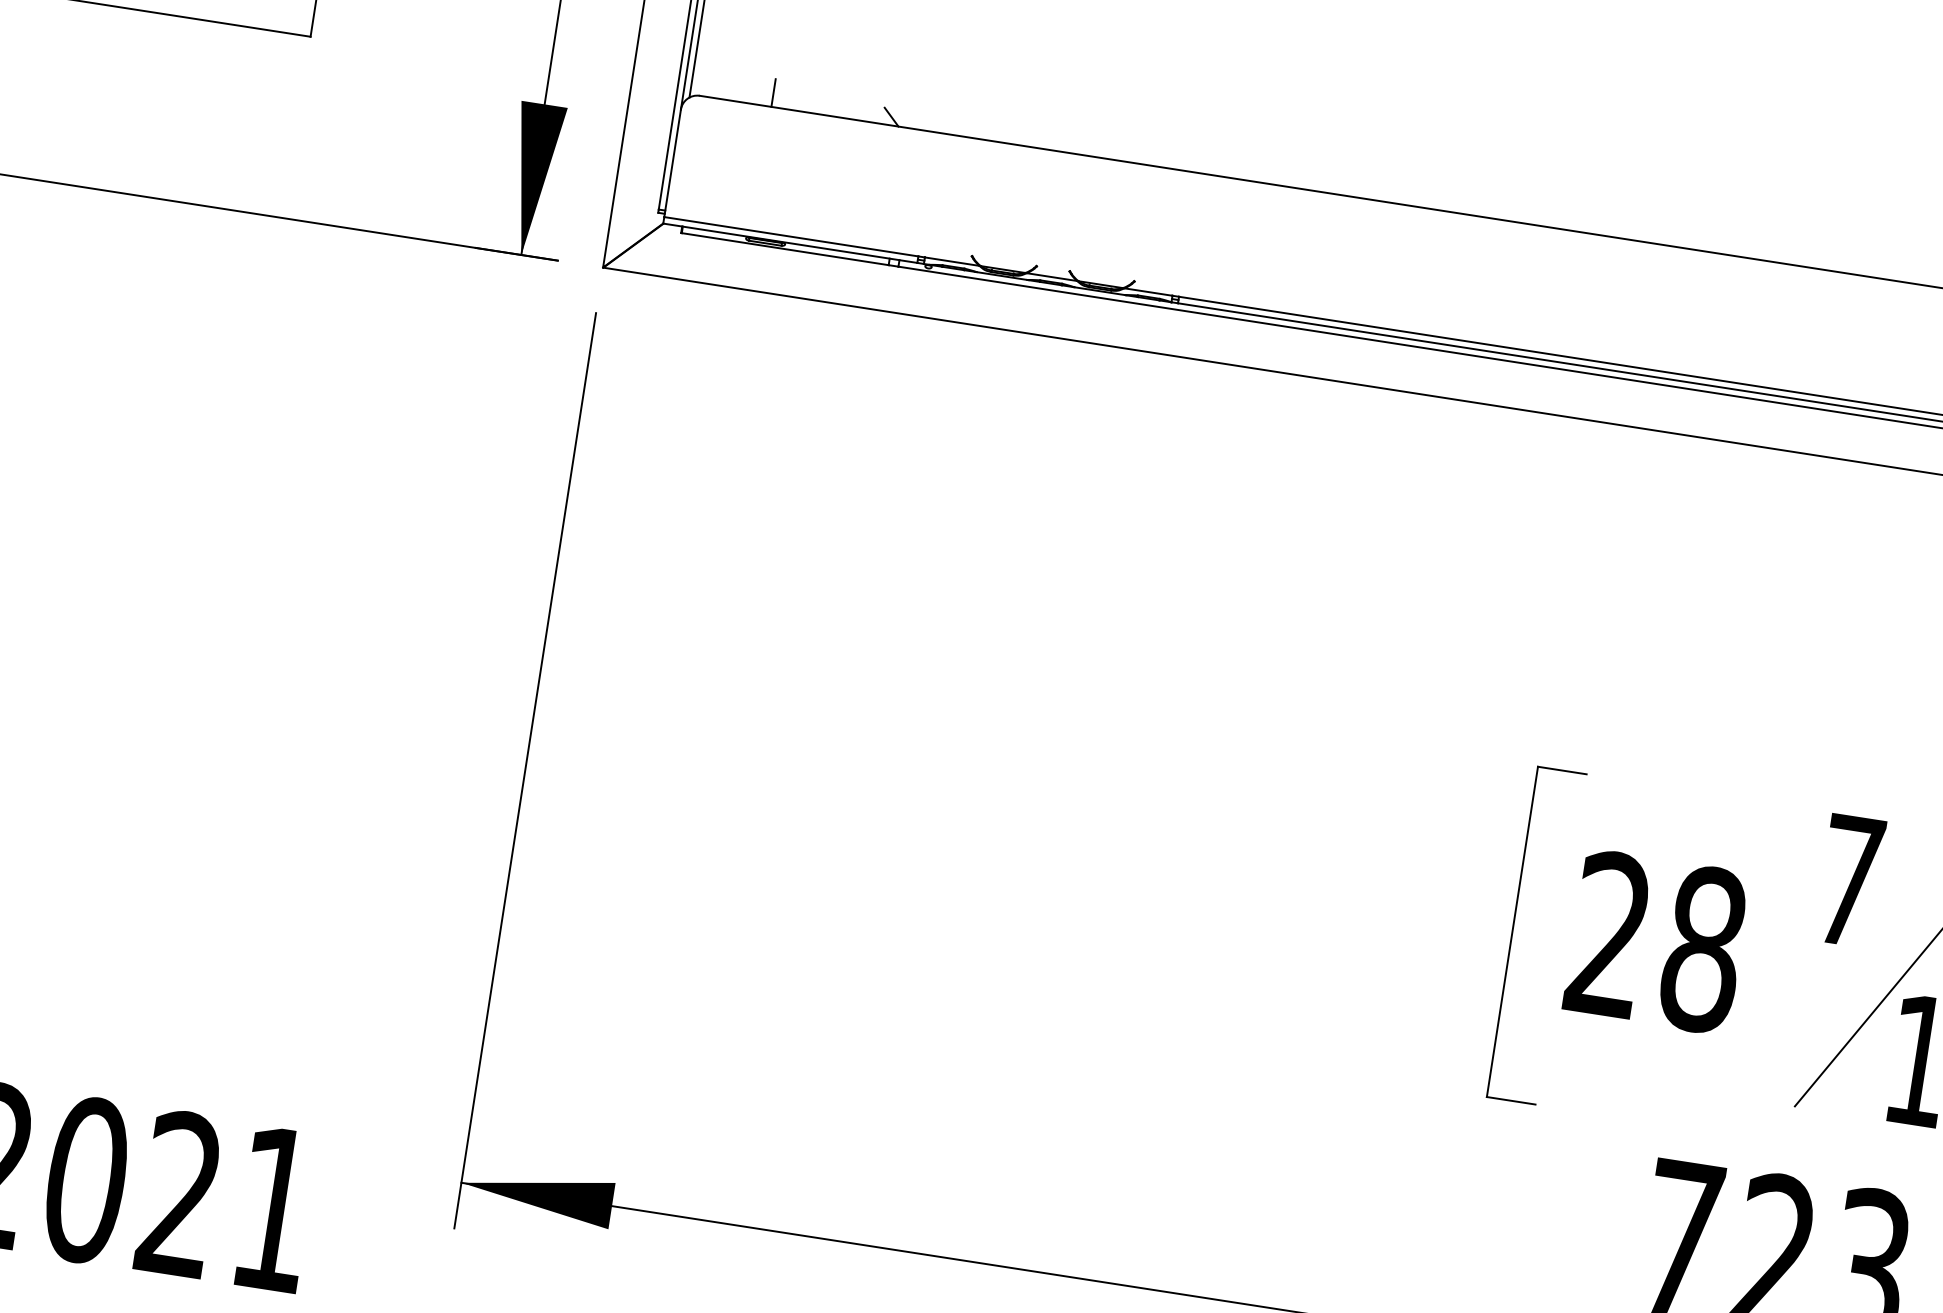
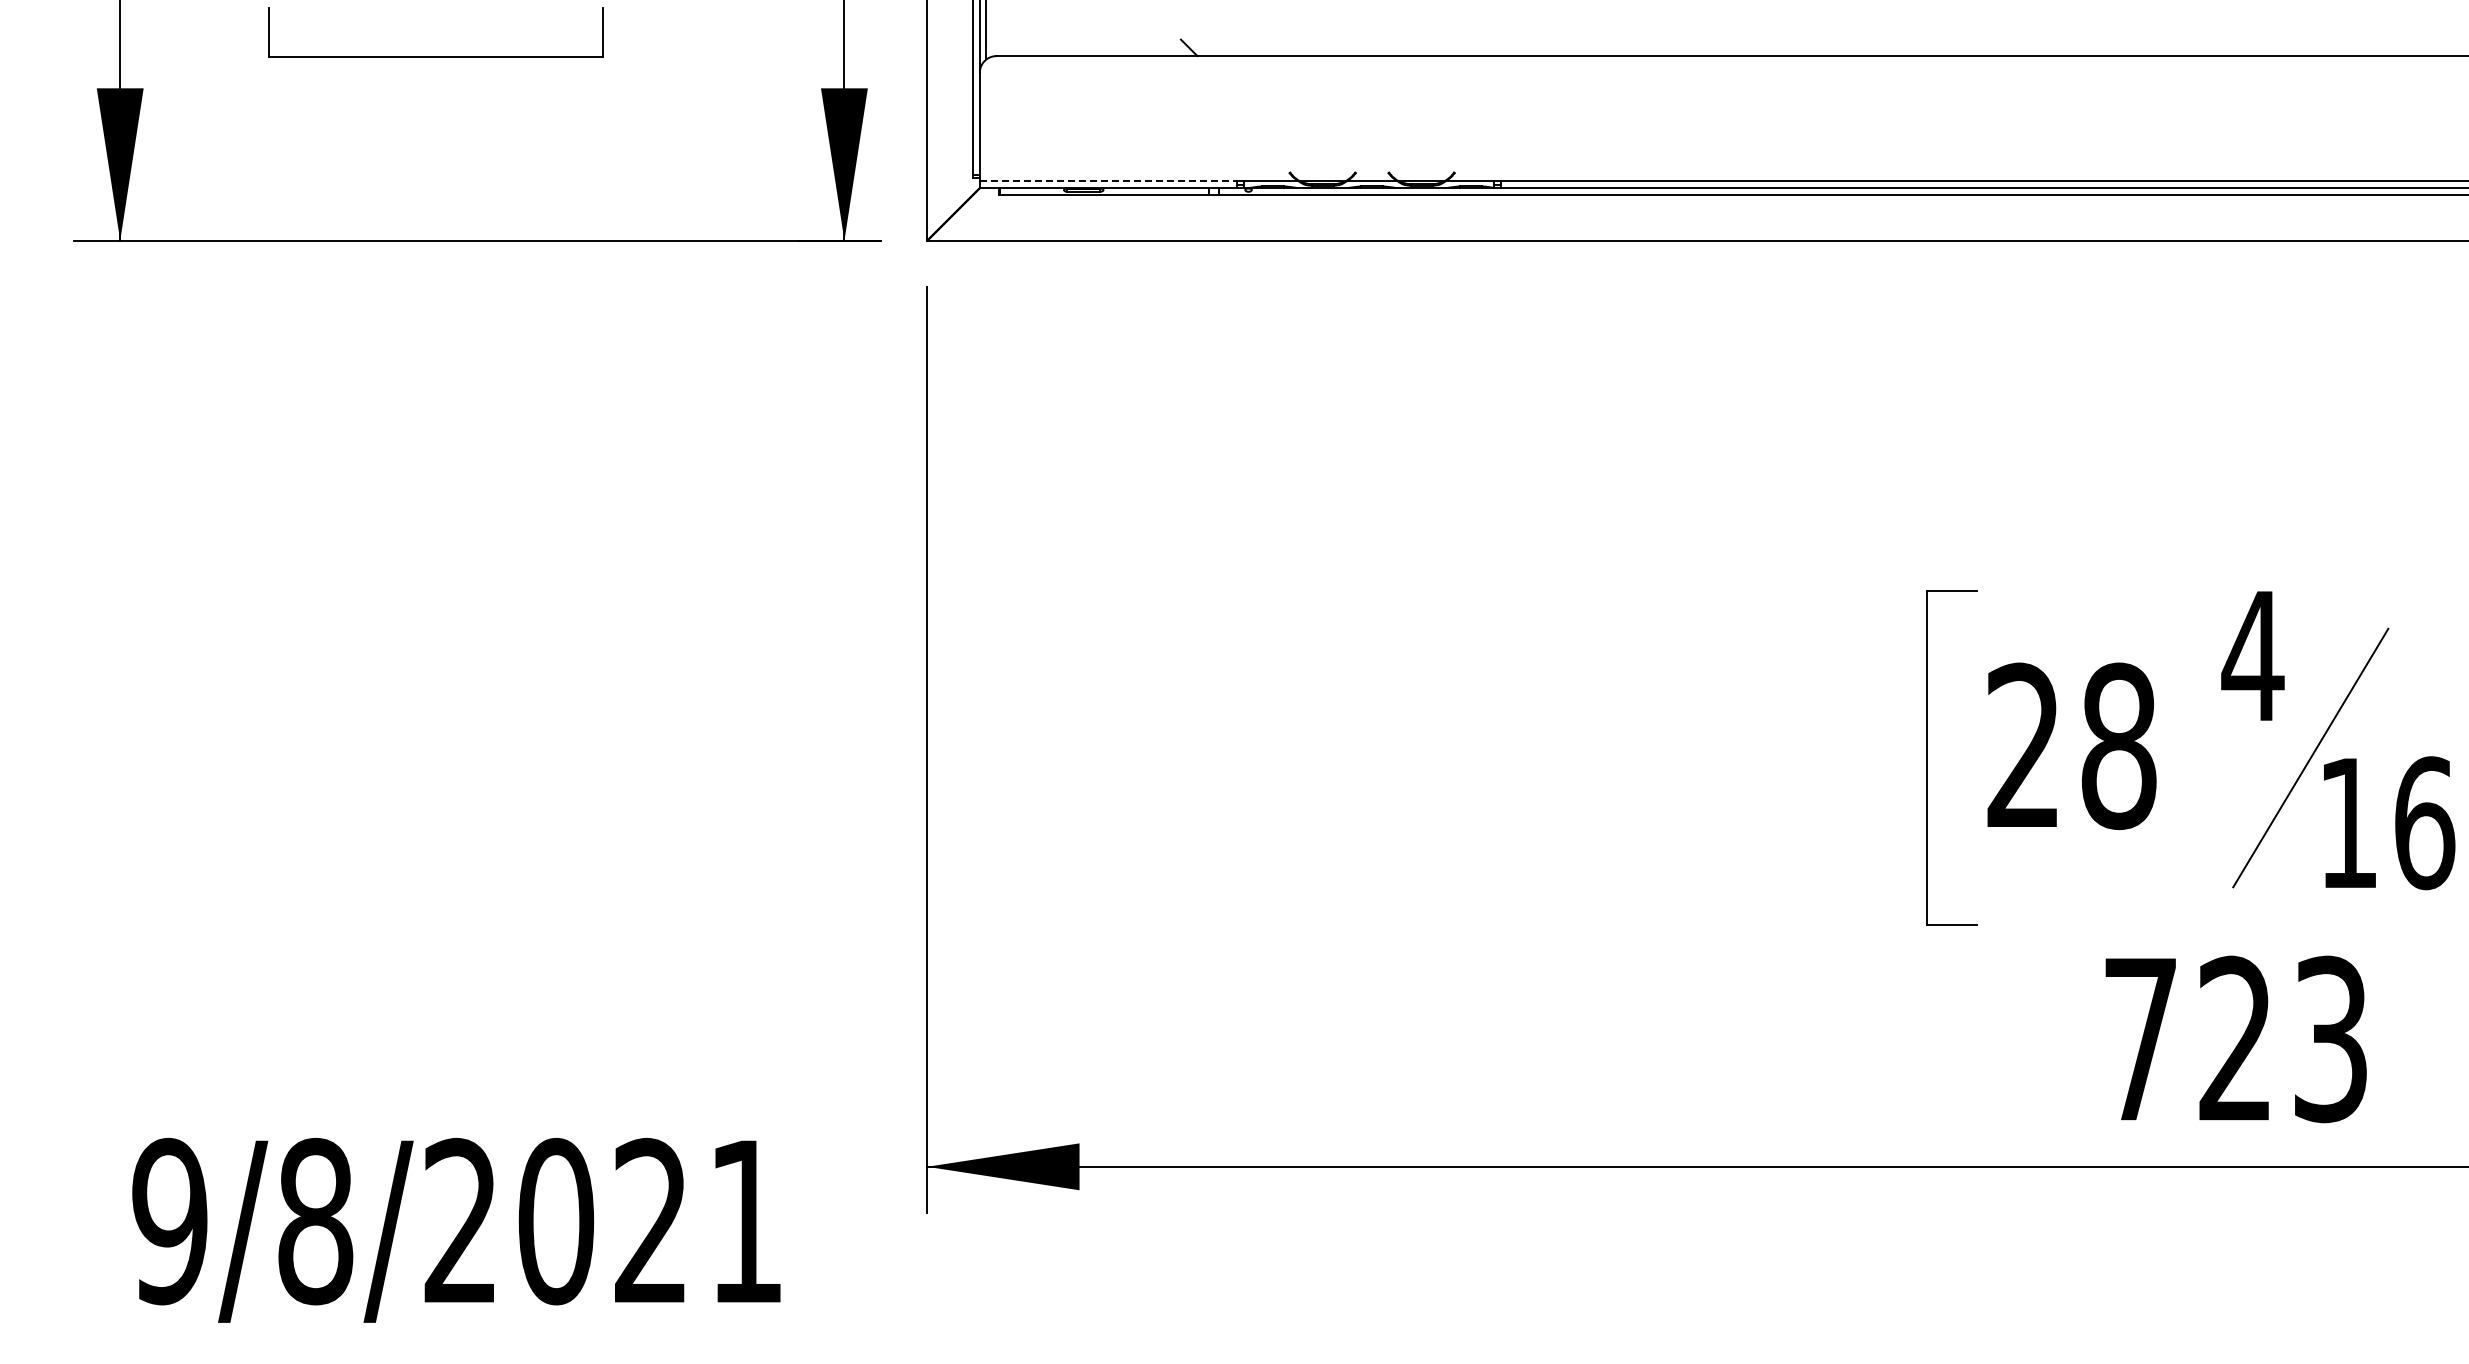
line: (773, 93) -> (1068, 42), removed
line: (791, 236) -> (1108, 181), solid -> dashed
text: (1849, 880) -> (2252, 655), 7 -> 4

